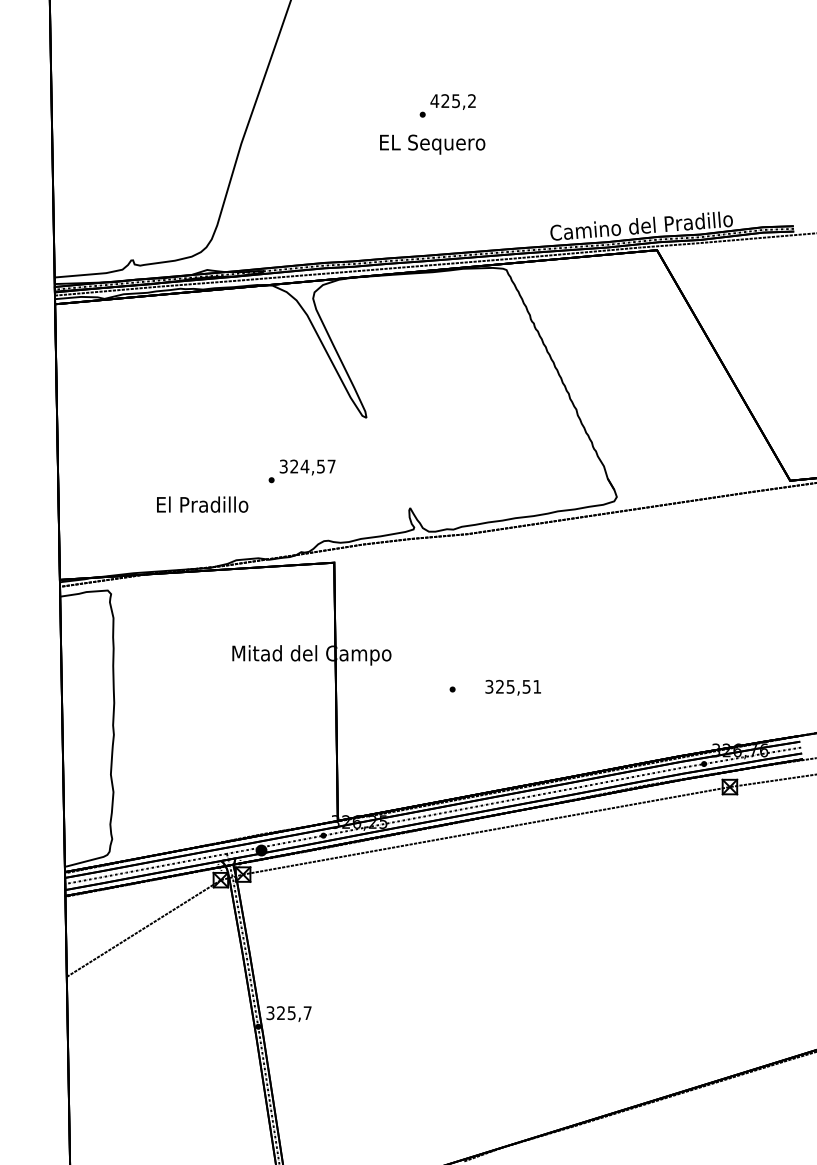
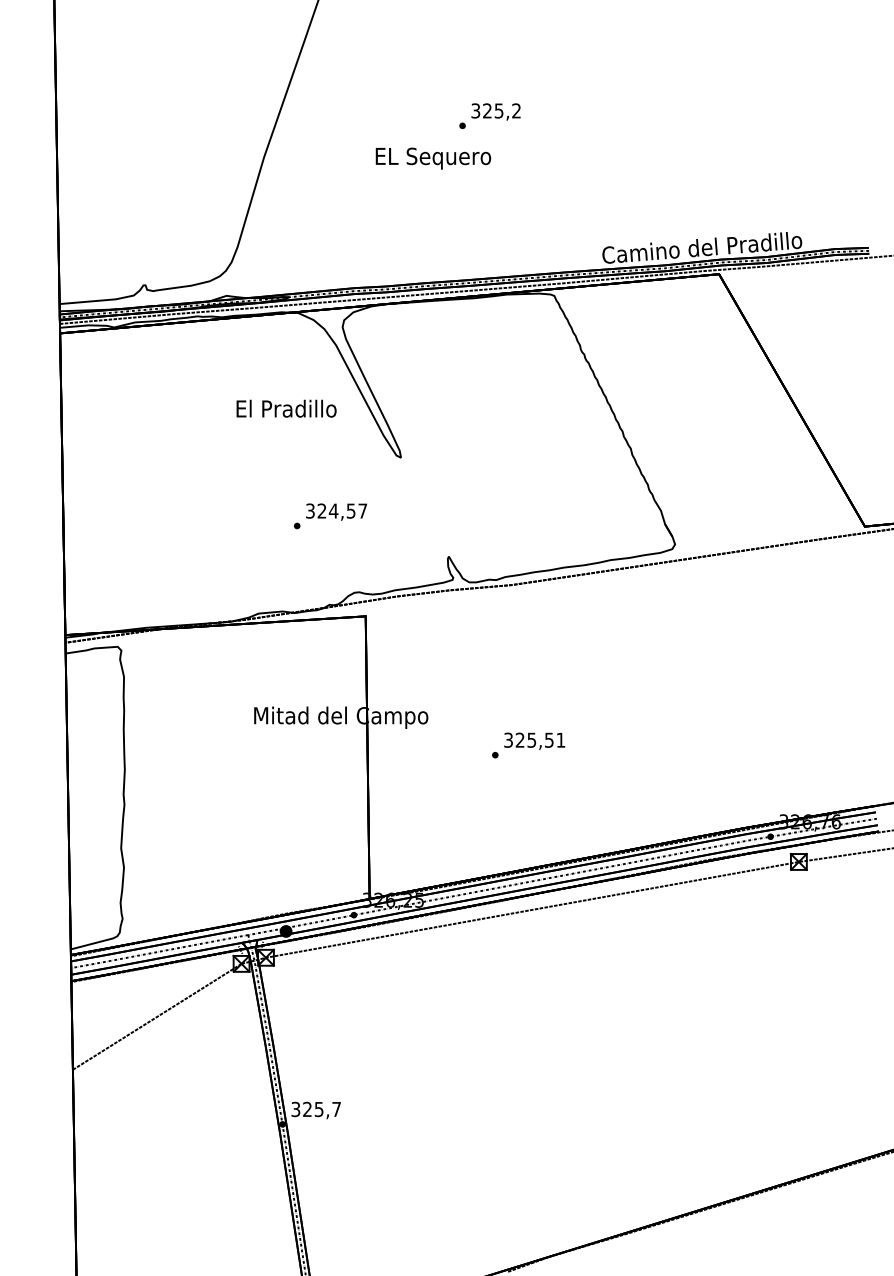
text: (434, 100) -> (475, 110), 425,2 -> 325,2
text: (432, 144) -> (433, 158), moved
text: (202, 504) -> (286, 408), moved
text: (513, 687) -> (534, 740), moved

